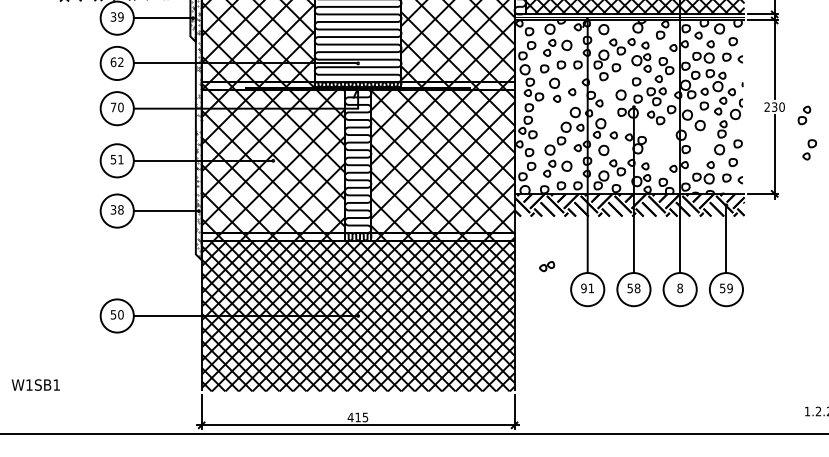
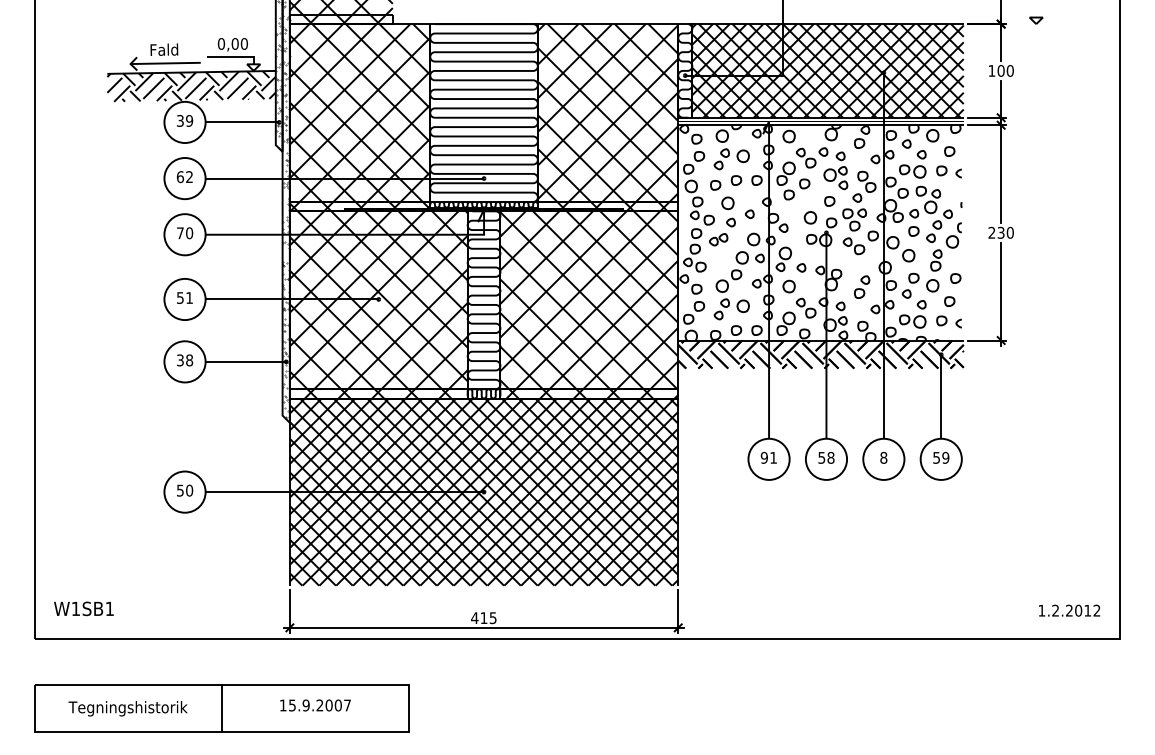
part: (804, 114) -> (862, 286), moved
part: (809, 149) -> (910, 285), moved
part: (546, 266) -> (718, 239), moved
text: (35, 384) -> (83, 608), moved

